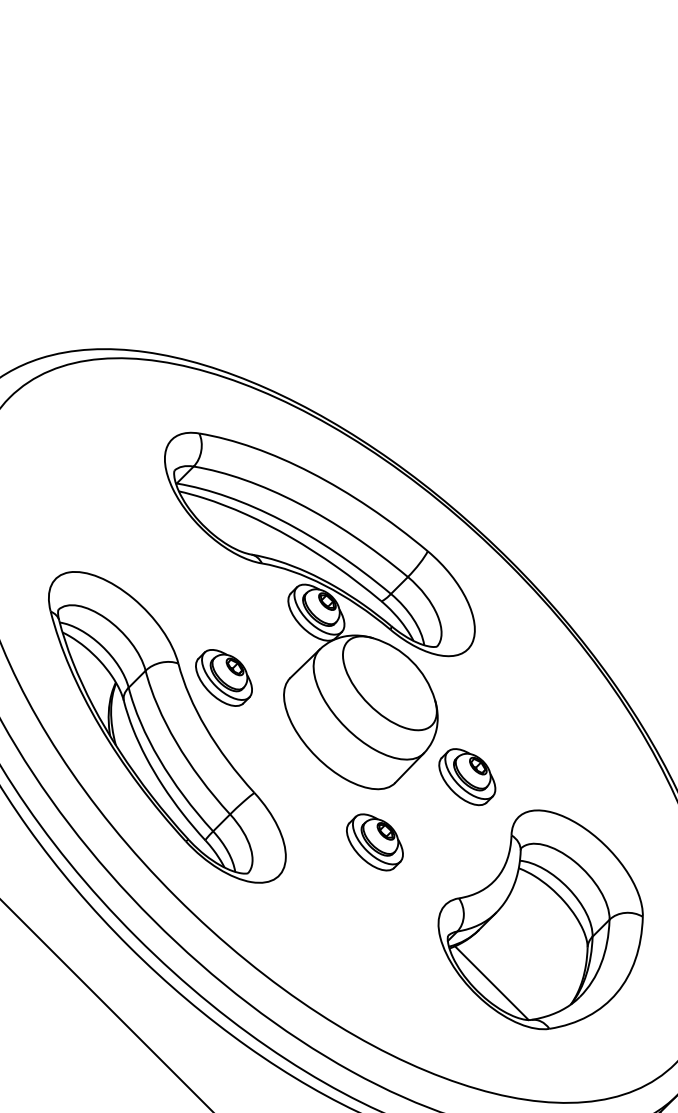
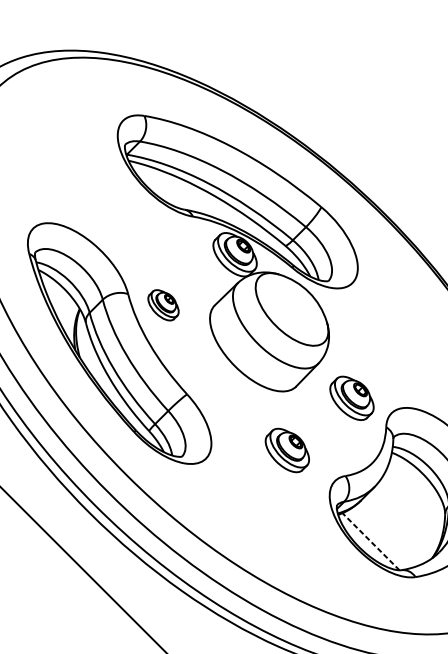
part: (223, 677) -> (163, 304), size x0.7
part: (467, 777) -> (352, 398), moved
part: (374, 842) -> (287, 450), moved
line: (491, 982) -> (370, 541), solid -> dashed

